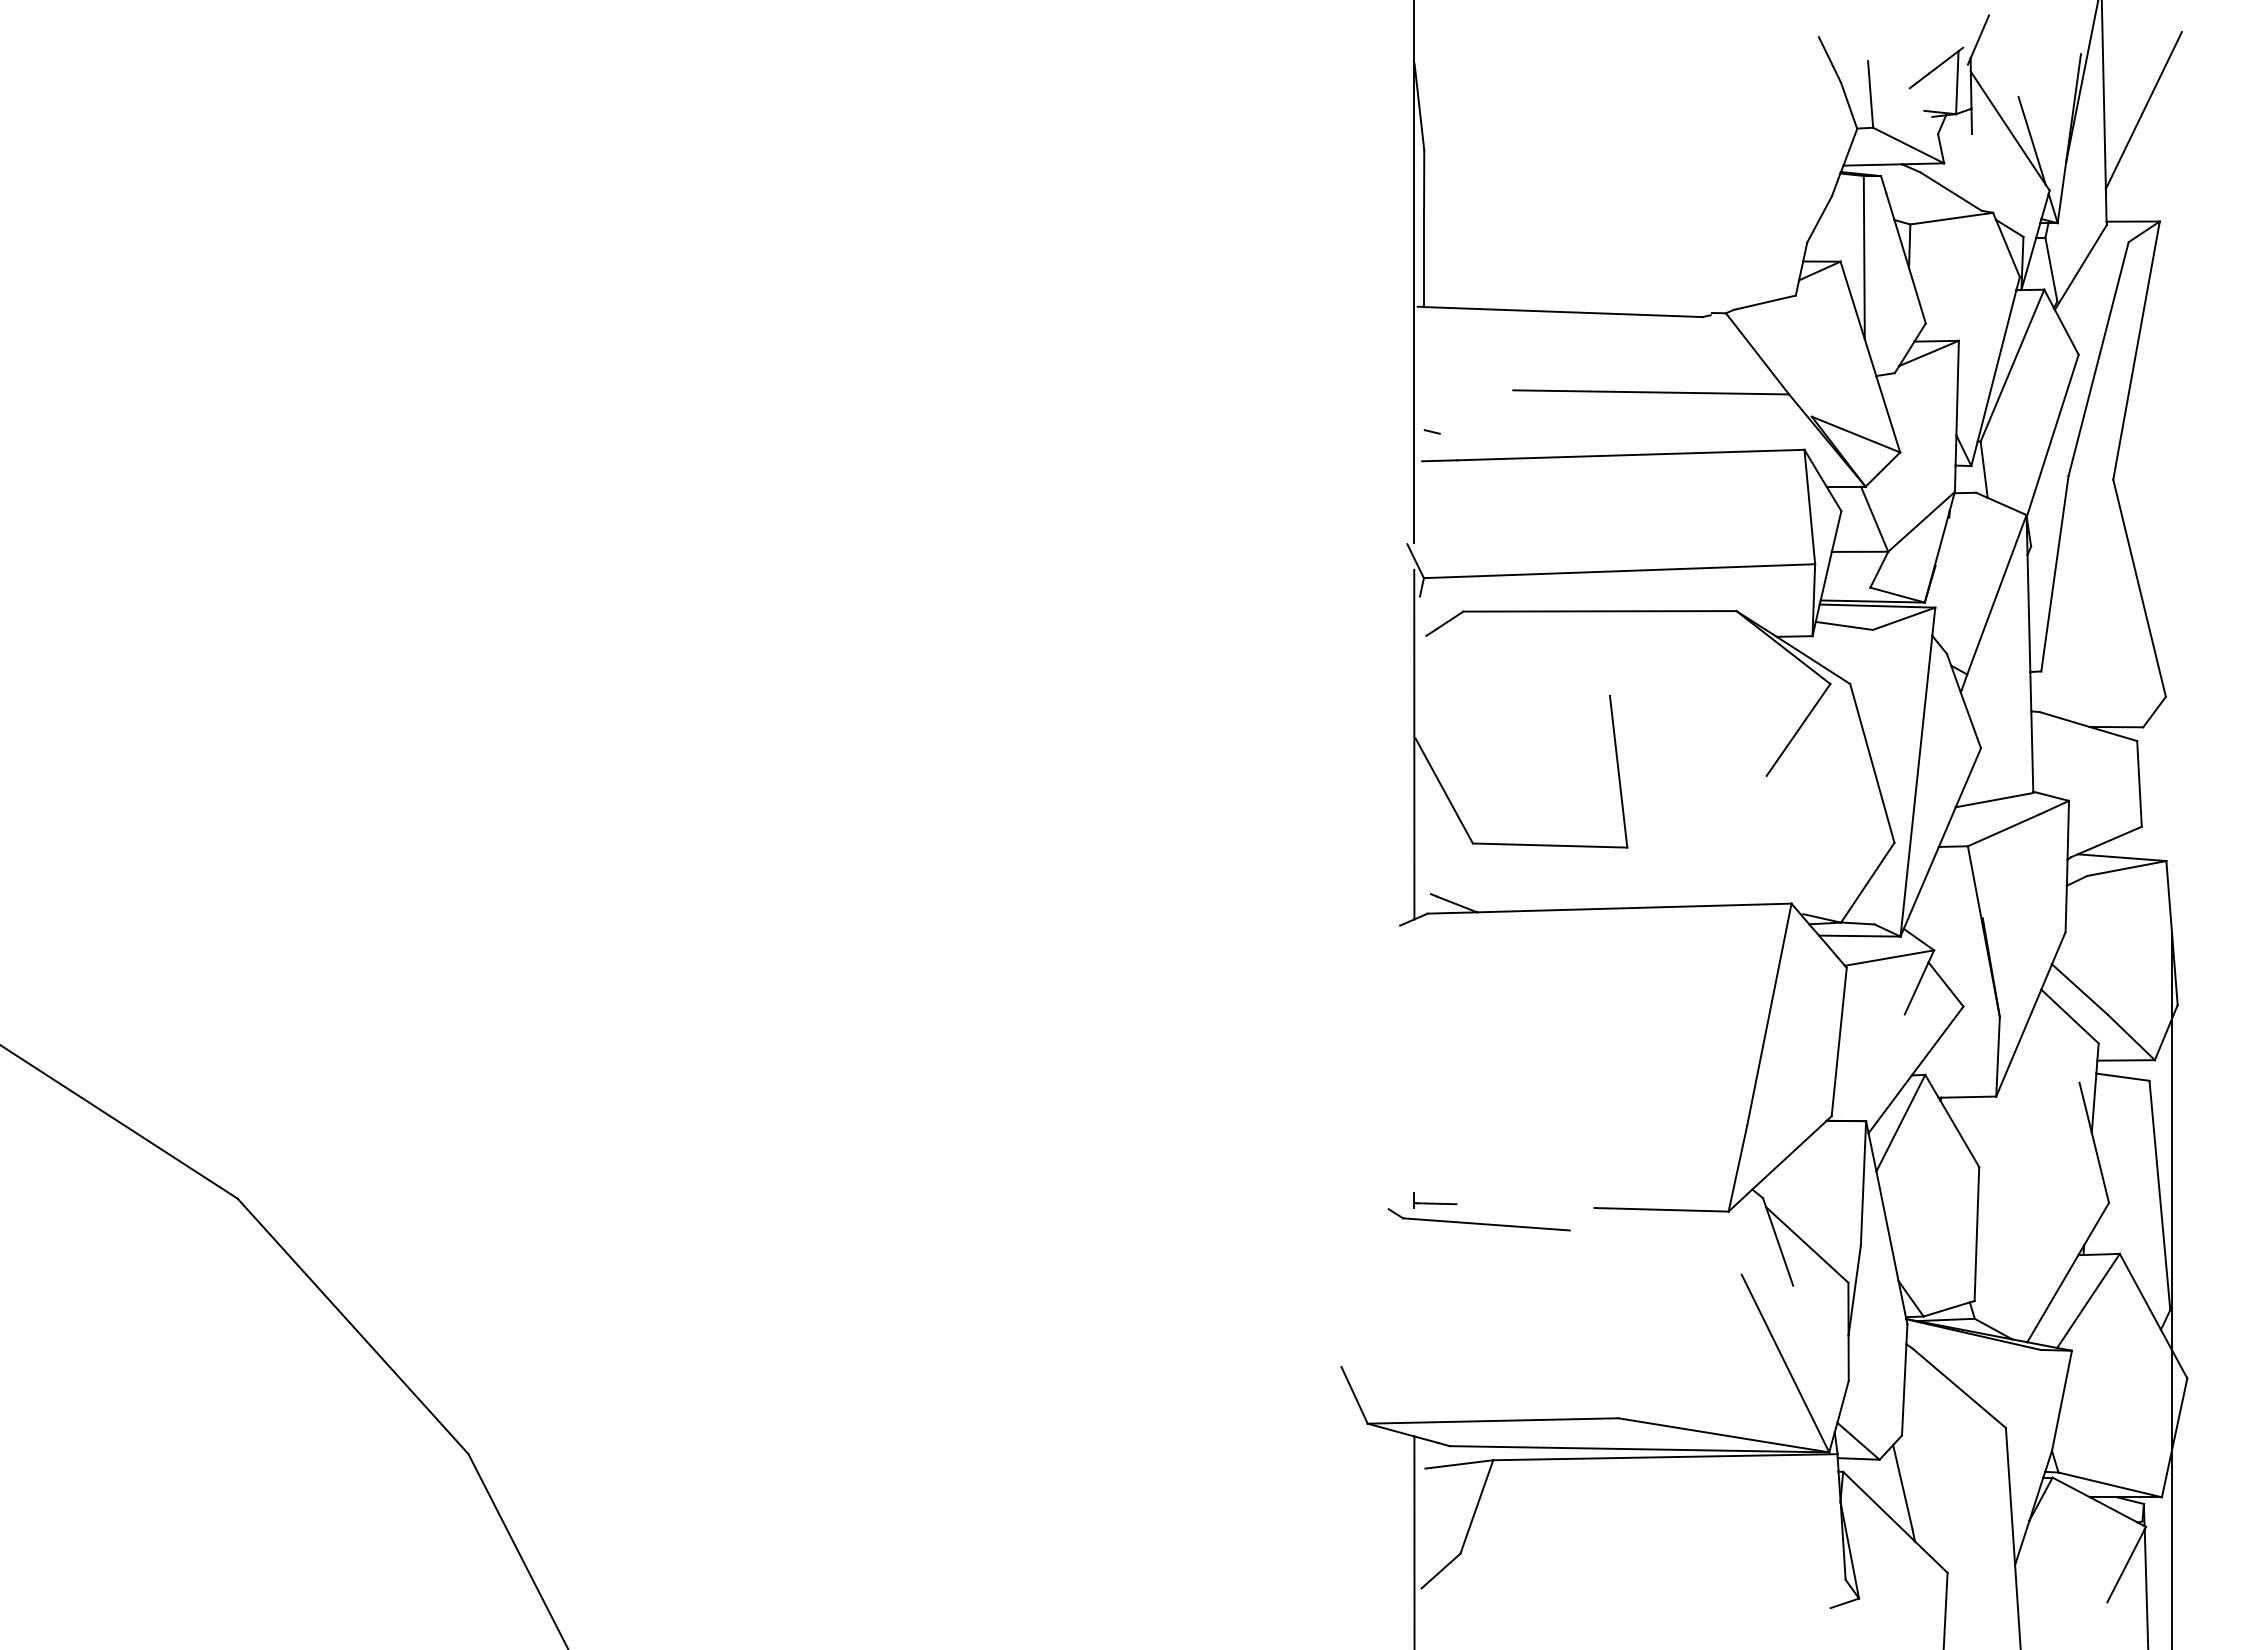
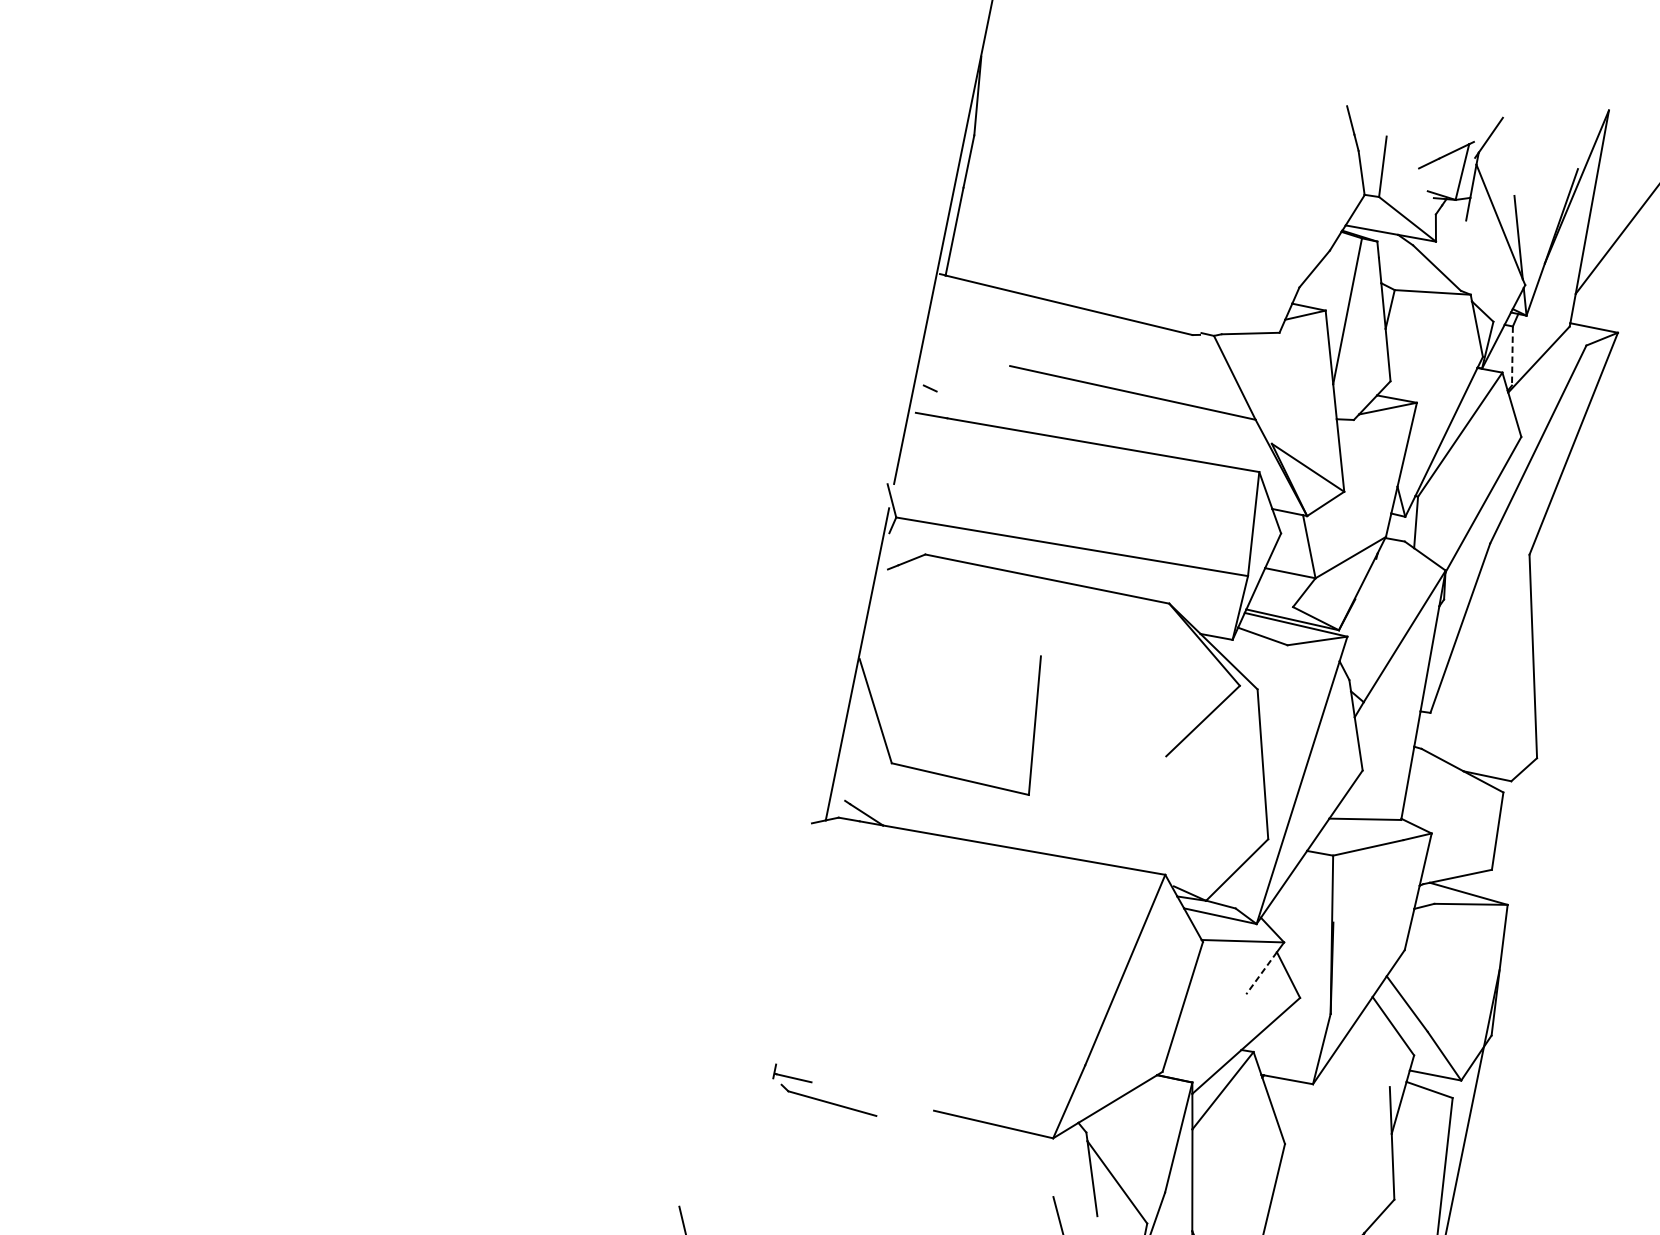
line: (2051, 270) -> (1512, 356), solid -> dashed
line: (1916, 988) -> (1261, 973), solid -> dashed
part: (1478, 1219) -> (828, 1099), size x0.6

